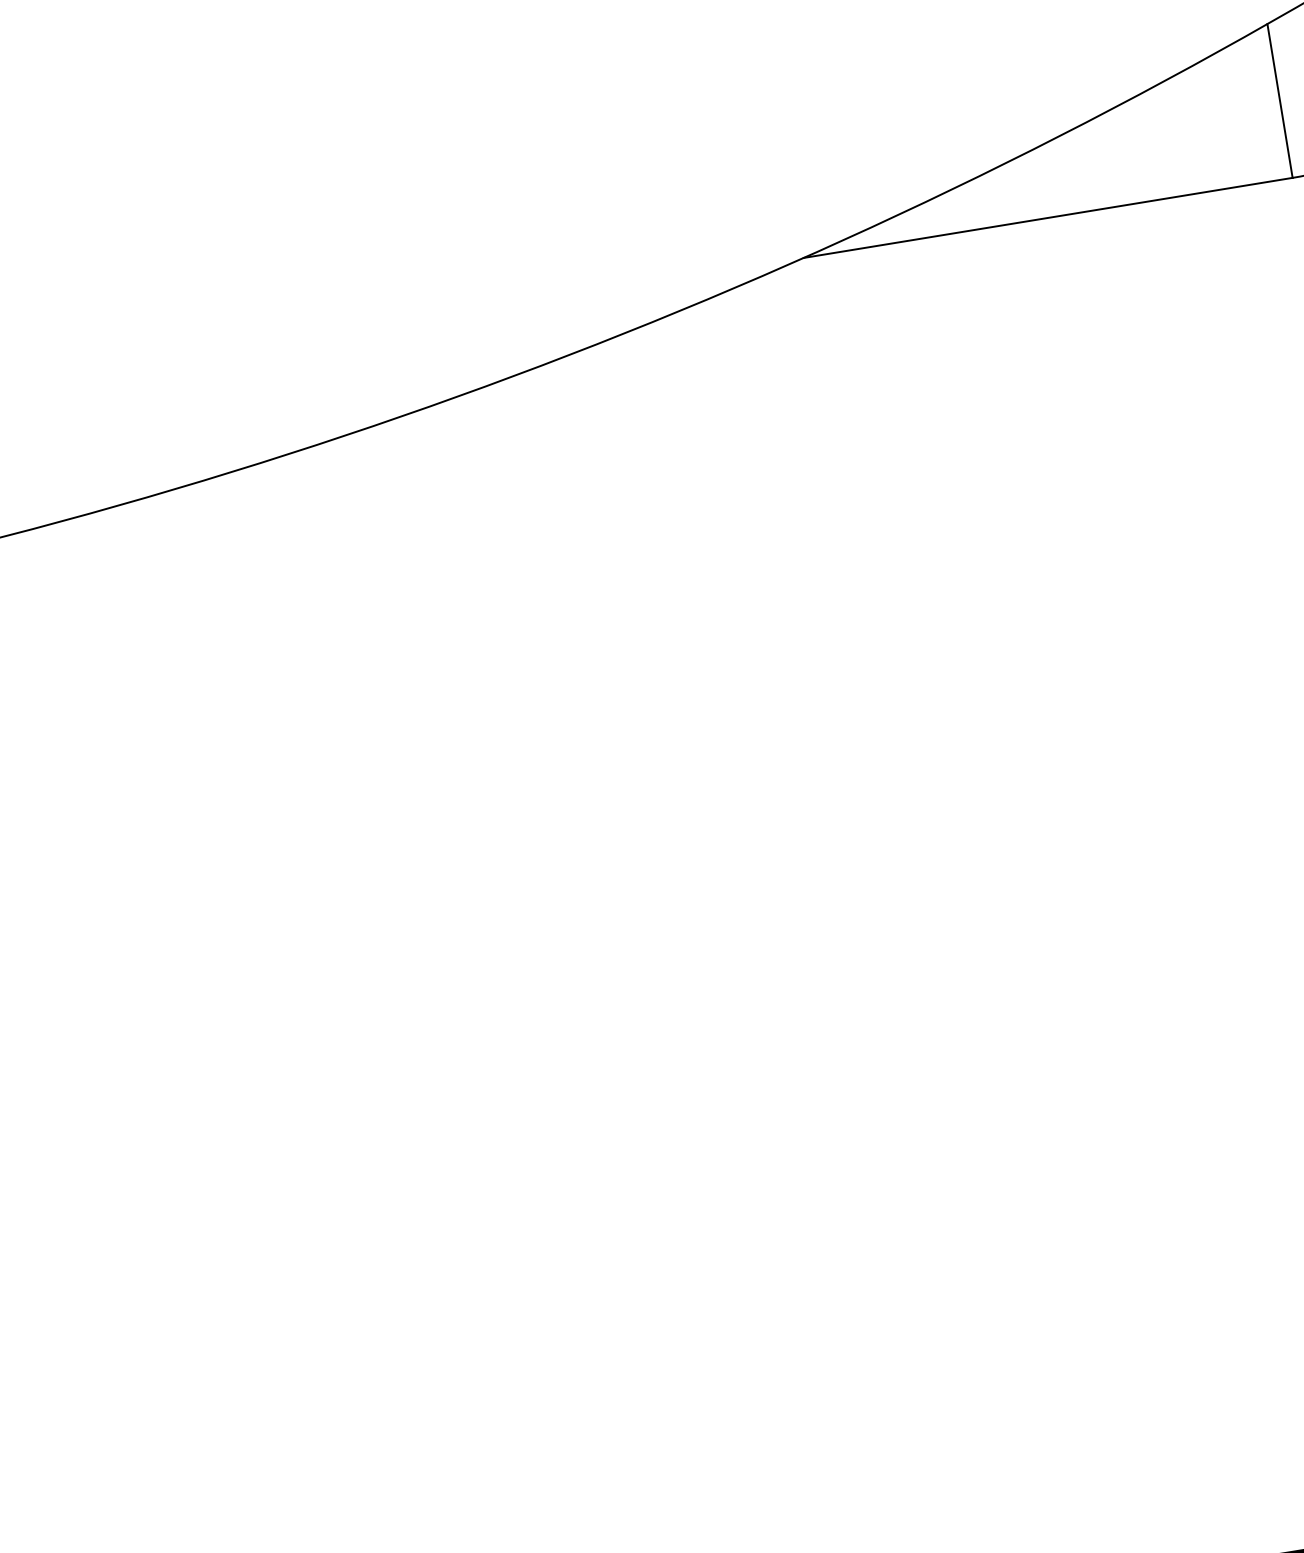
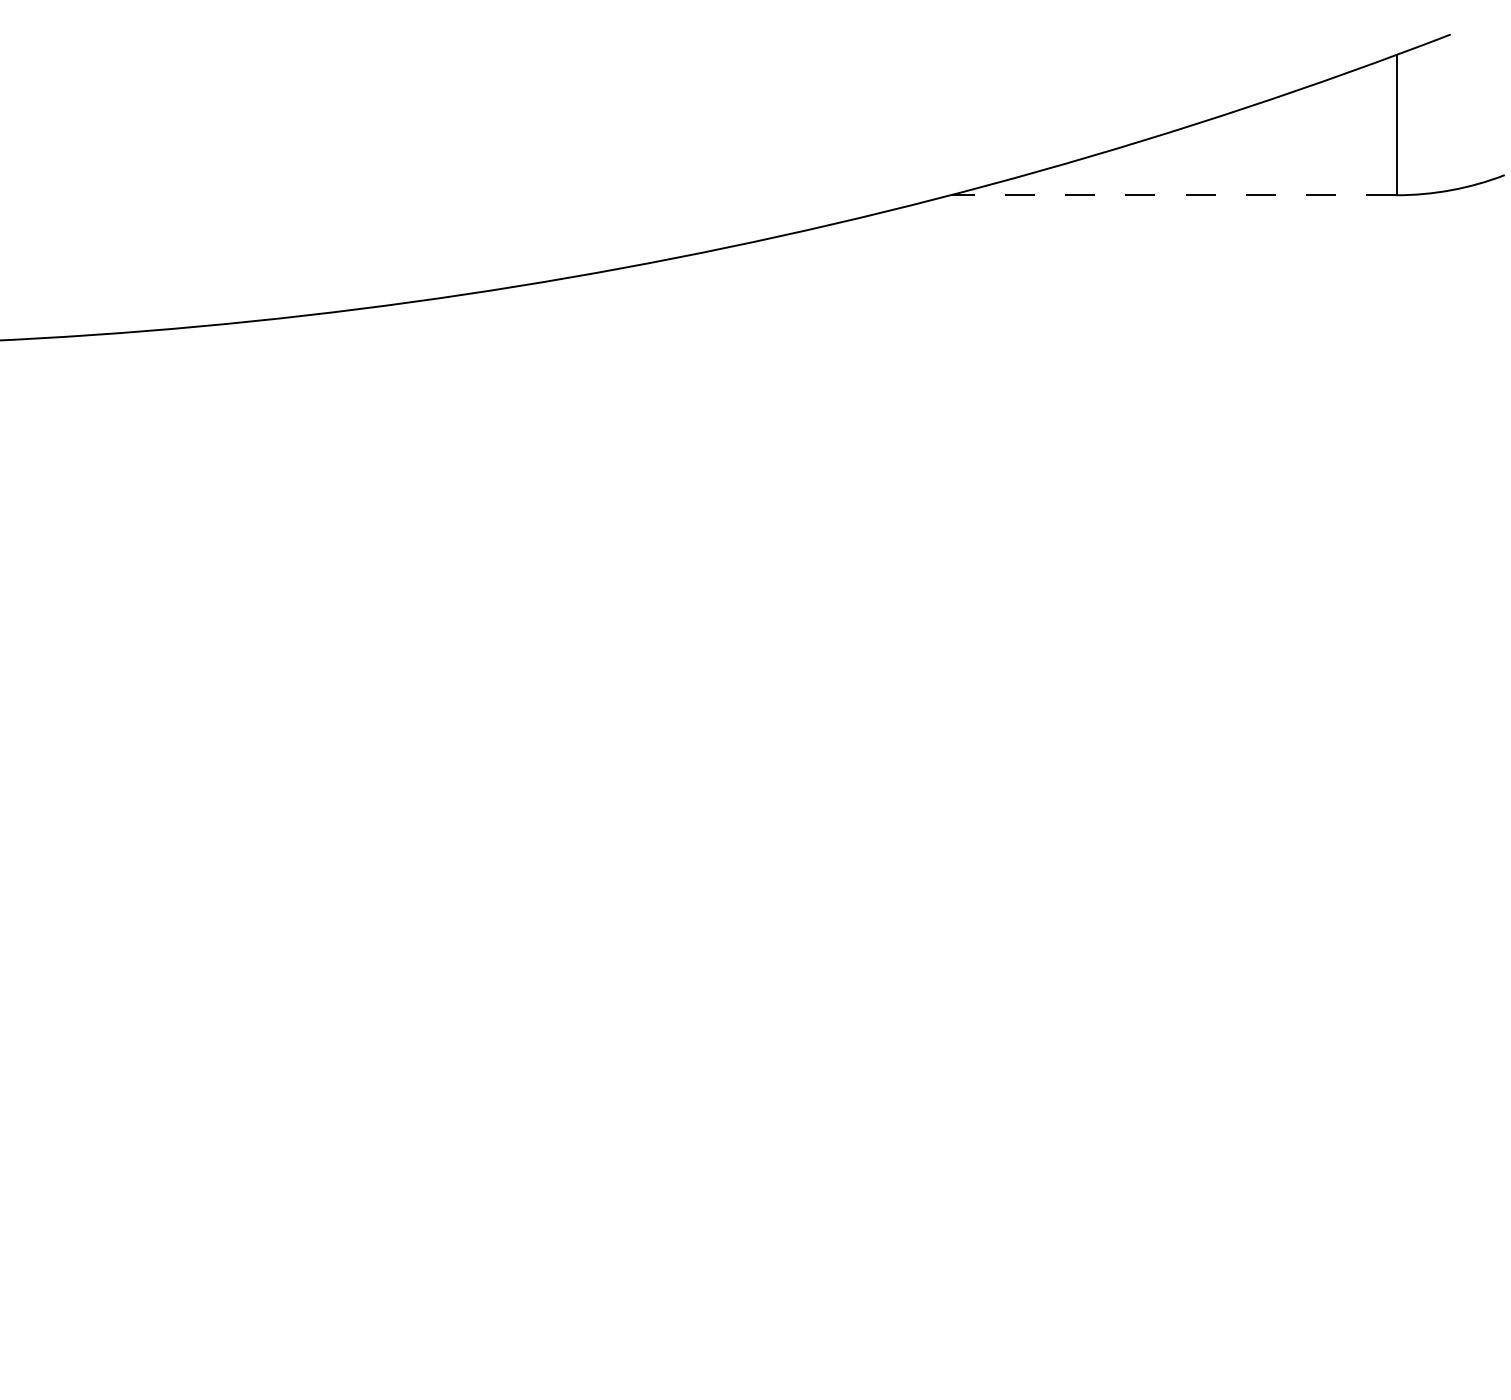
line: (1048, 218) -> (1173, 195), solid -> dashed

